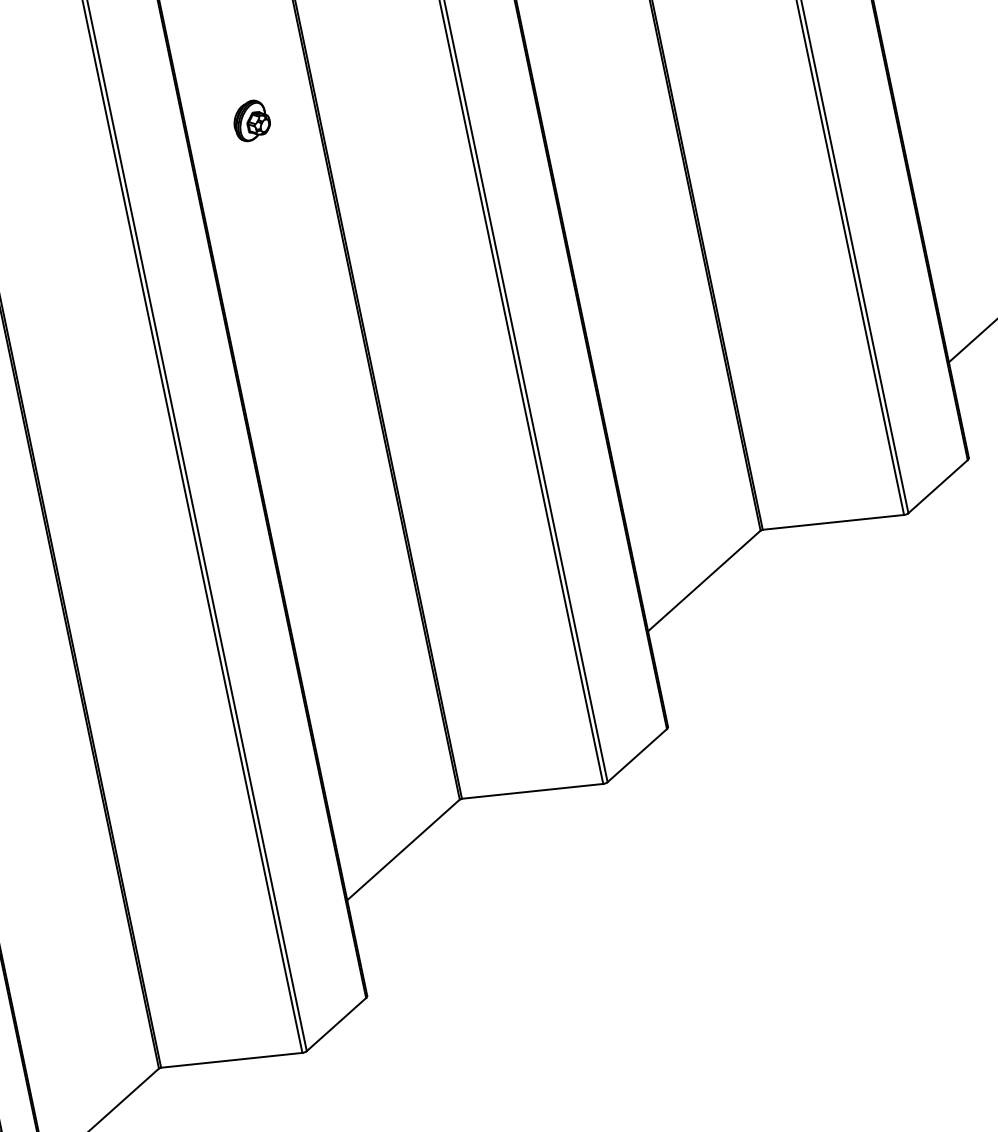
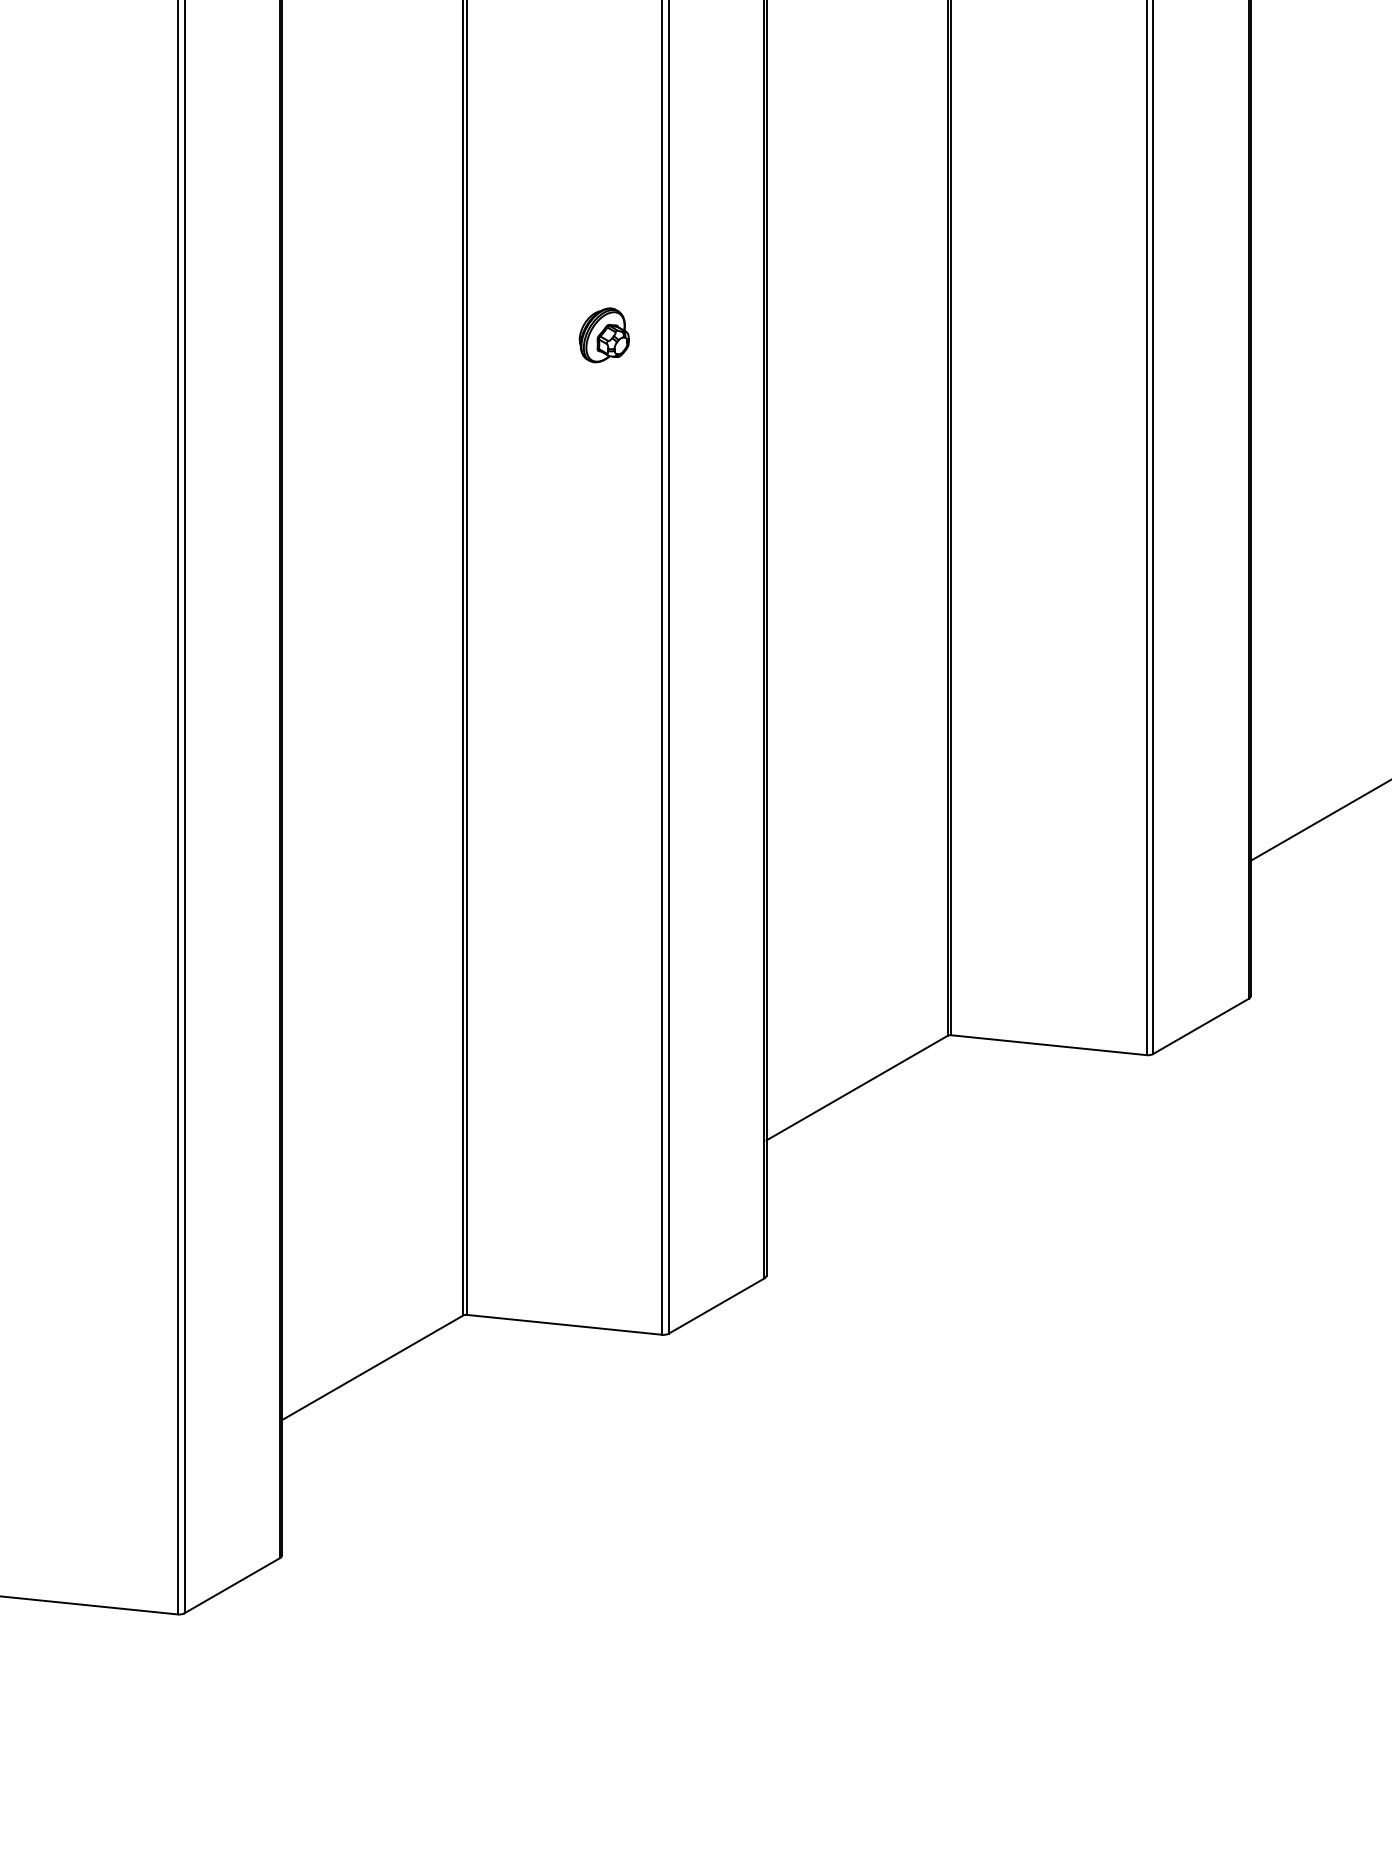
part: (251, 120) -> (603, 335), moved

